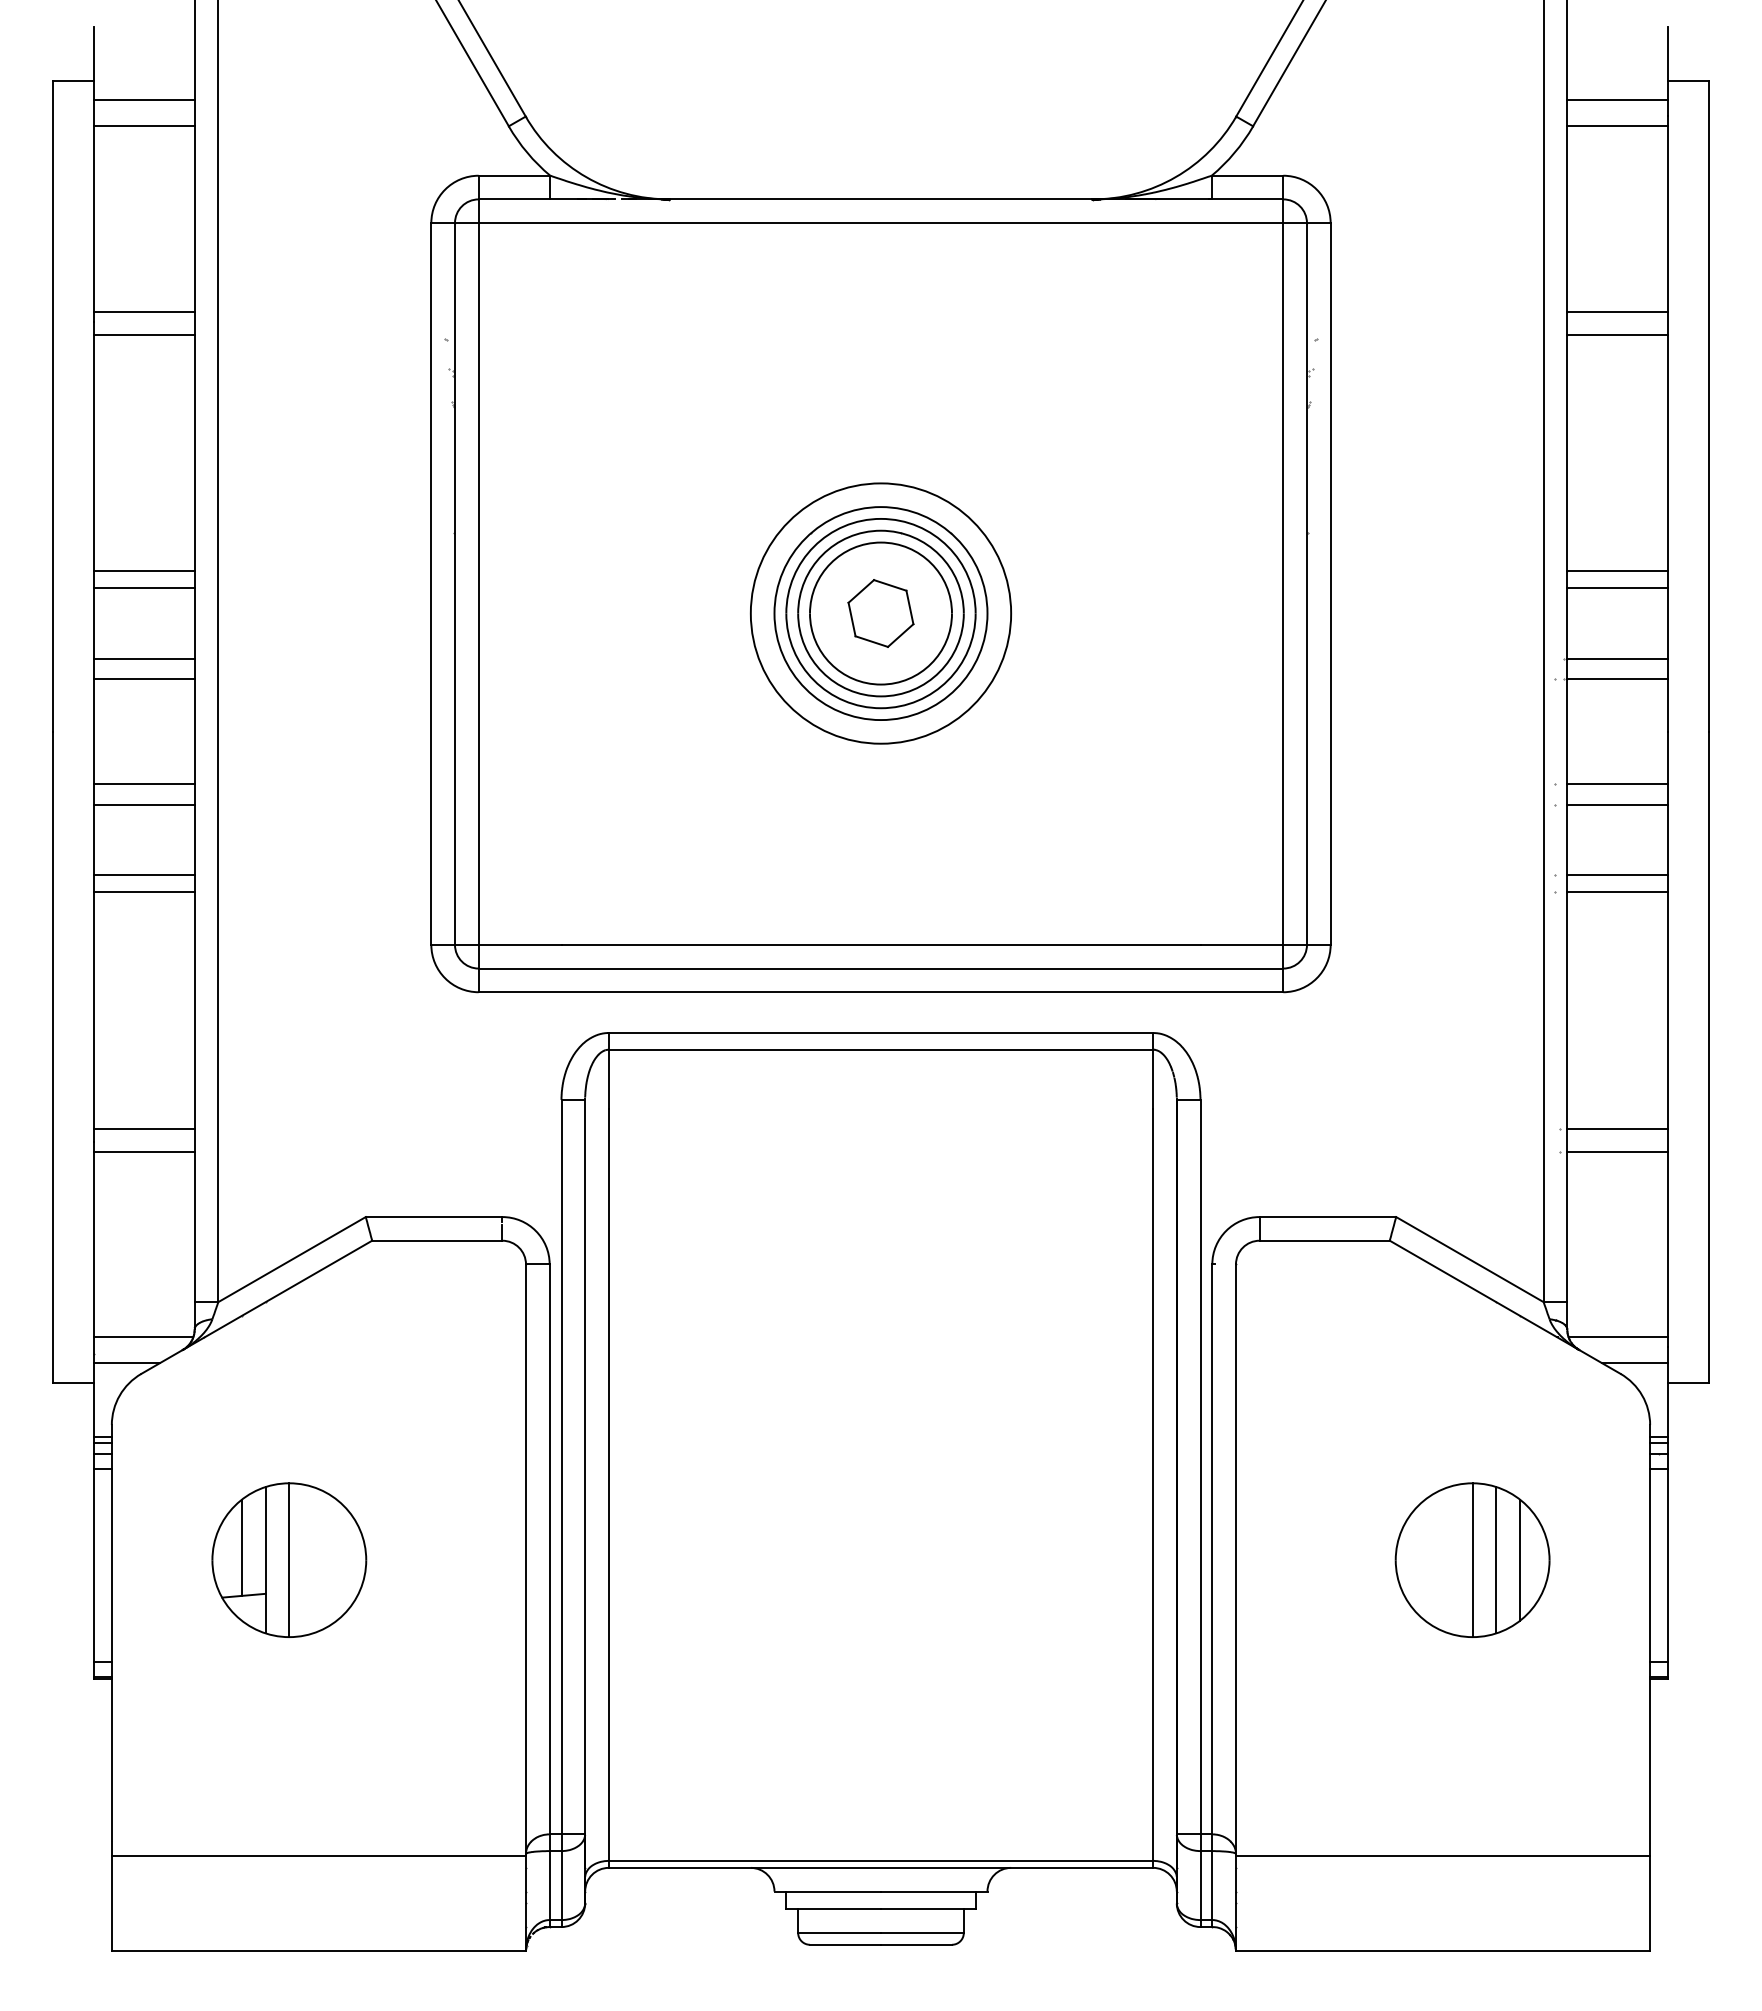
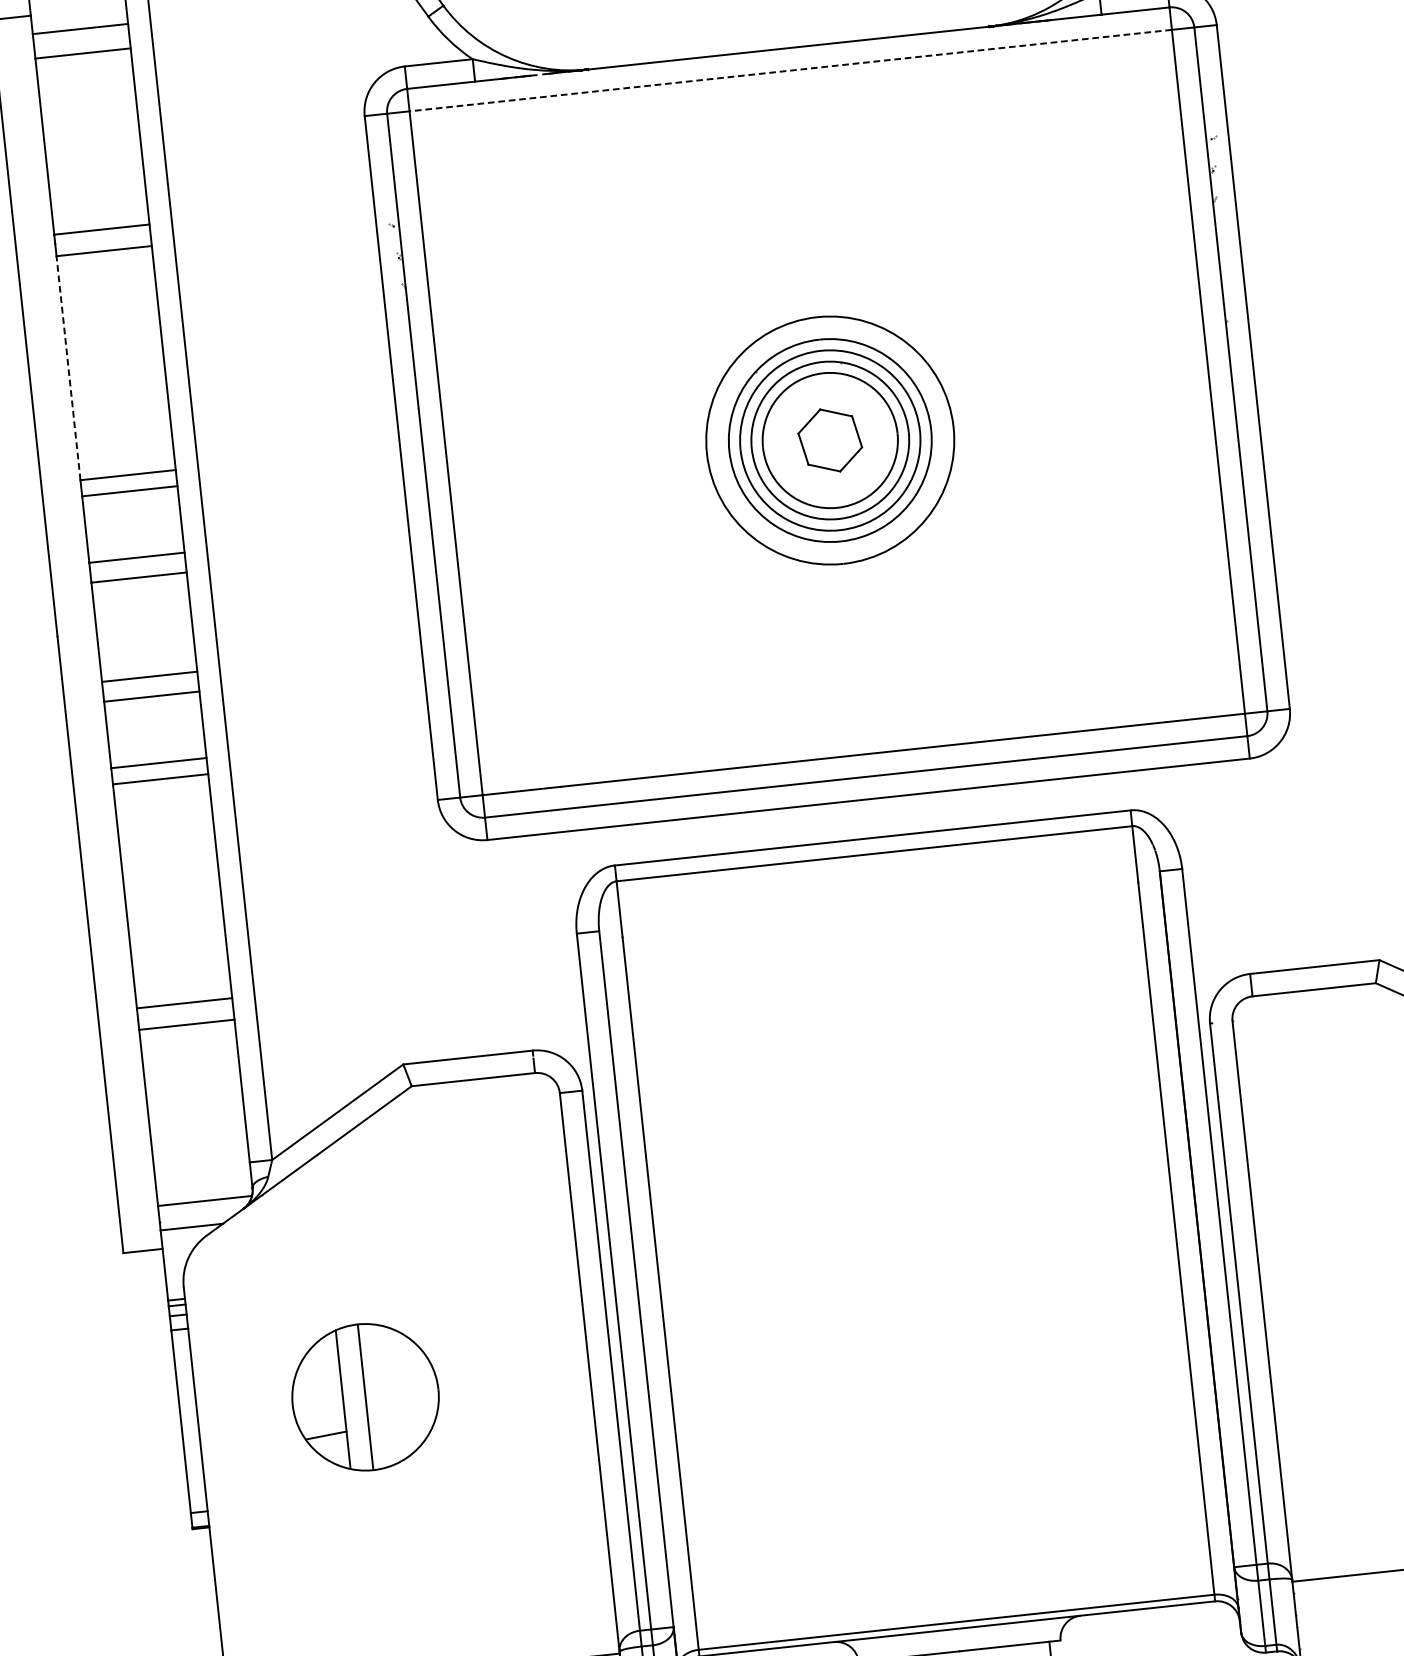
line: (880, 223) -> (790, 71), solid -> dashed
line: (94, 452) -> (68, 367), solid -> dashed
line: (242, 1547) -> (319, 1390), removed

